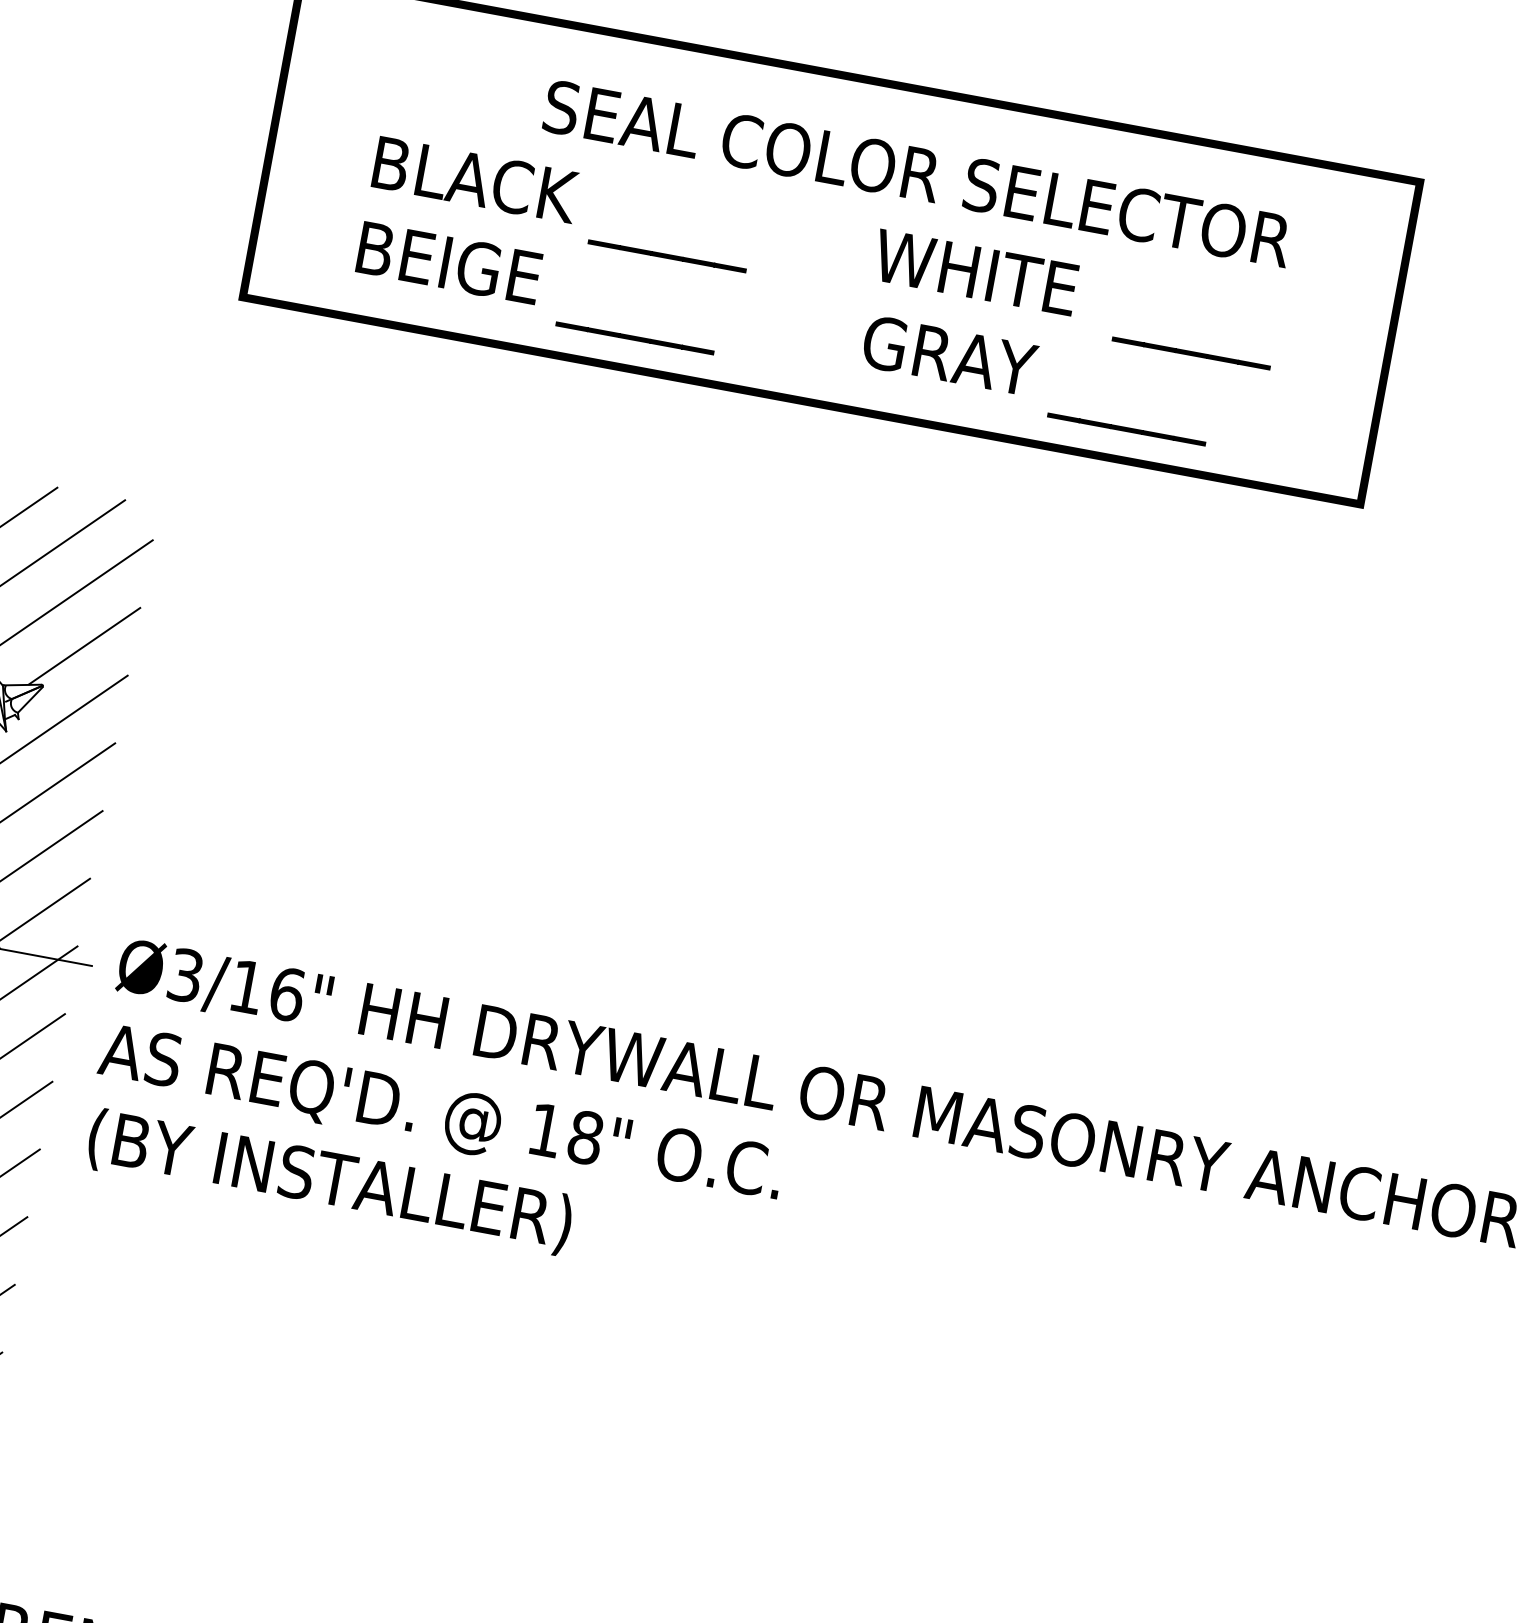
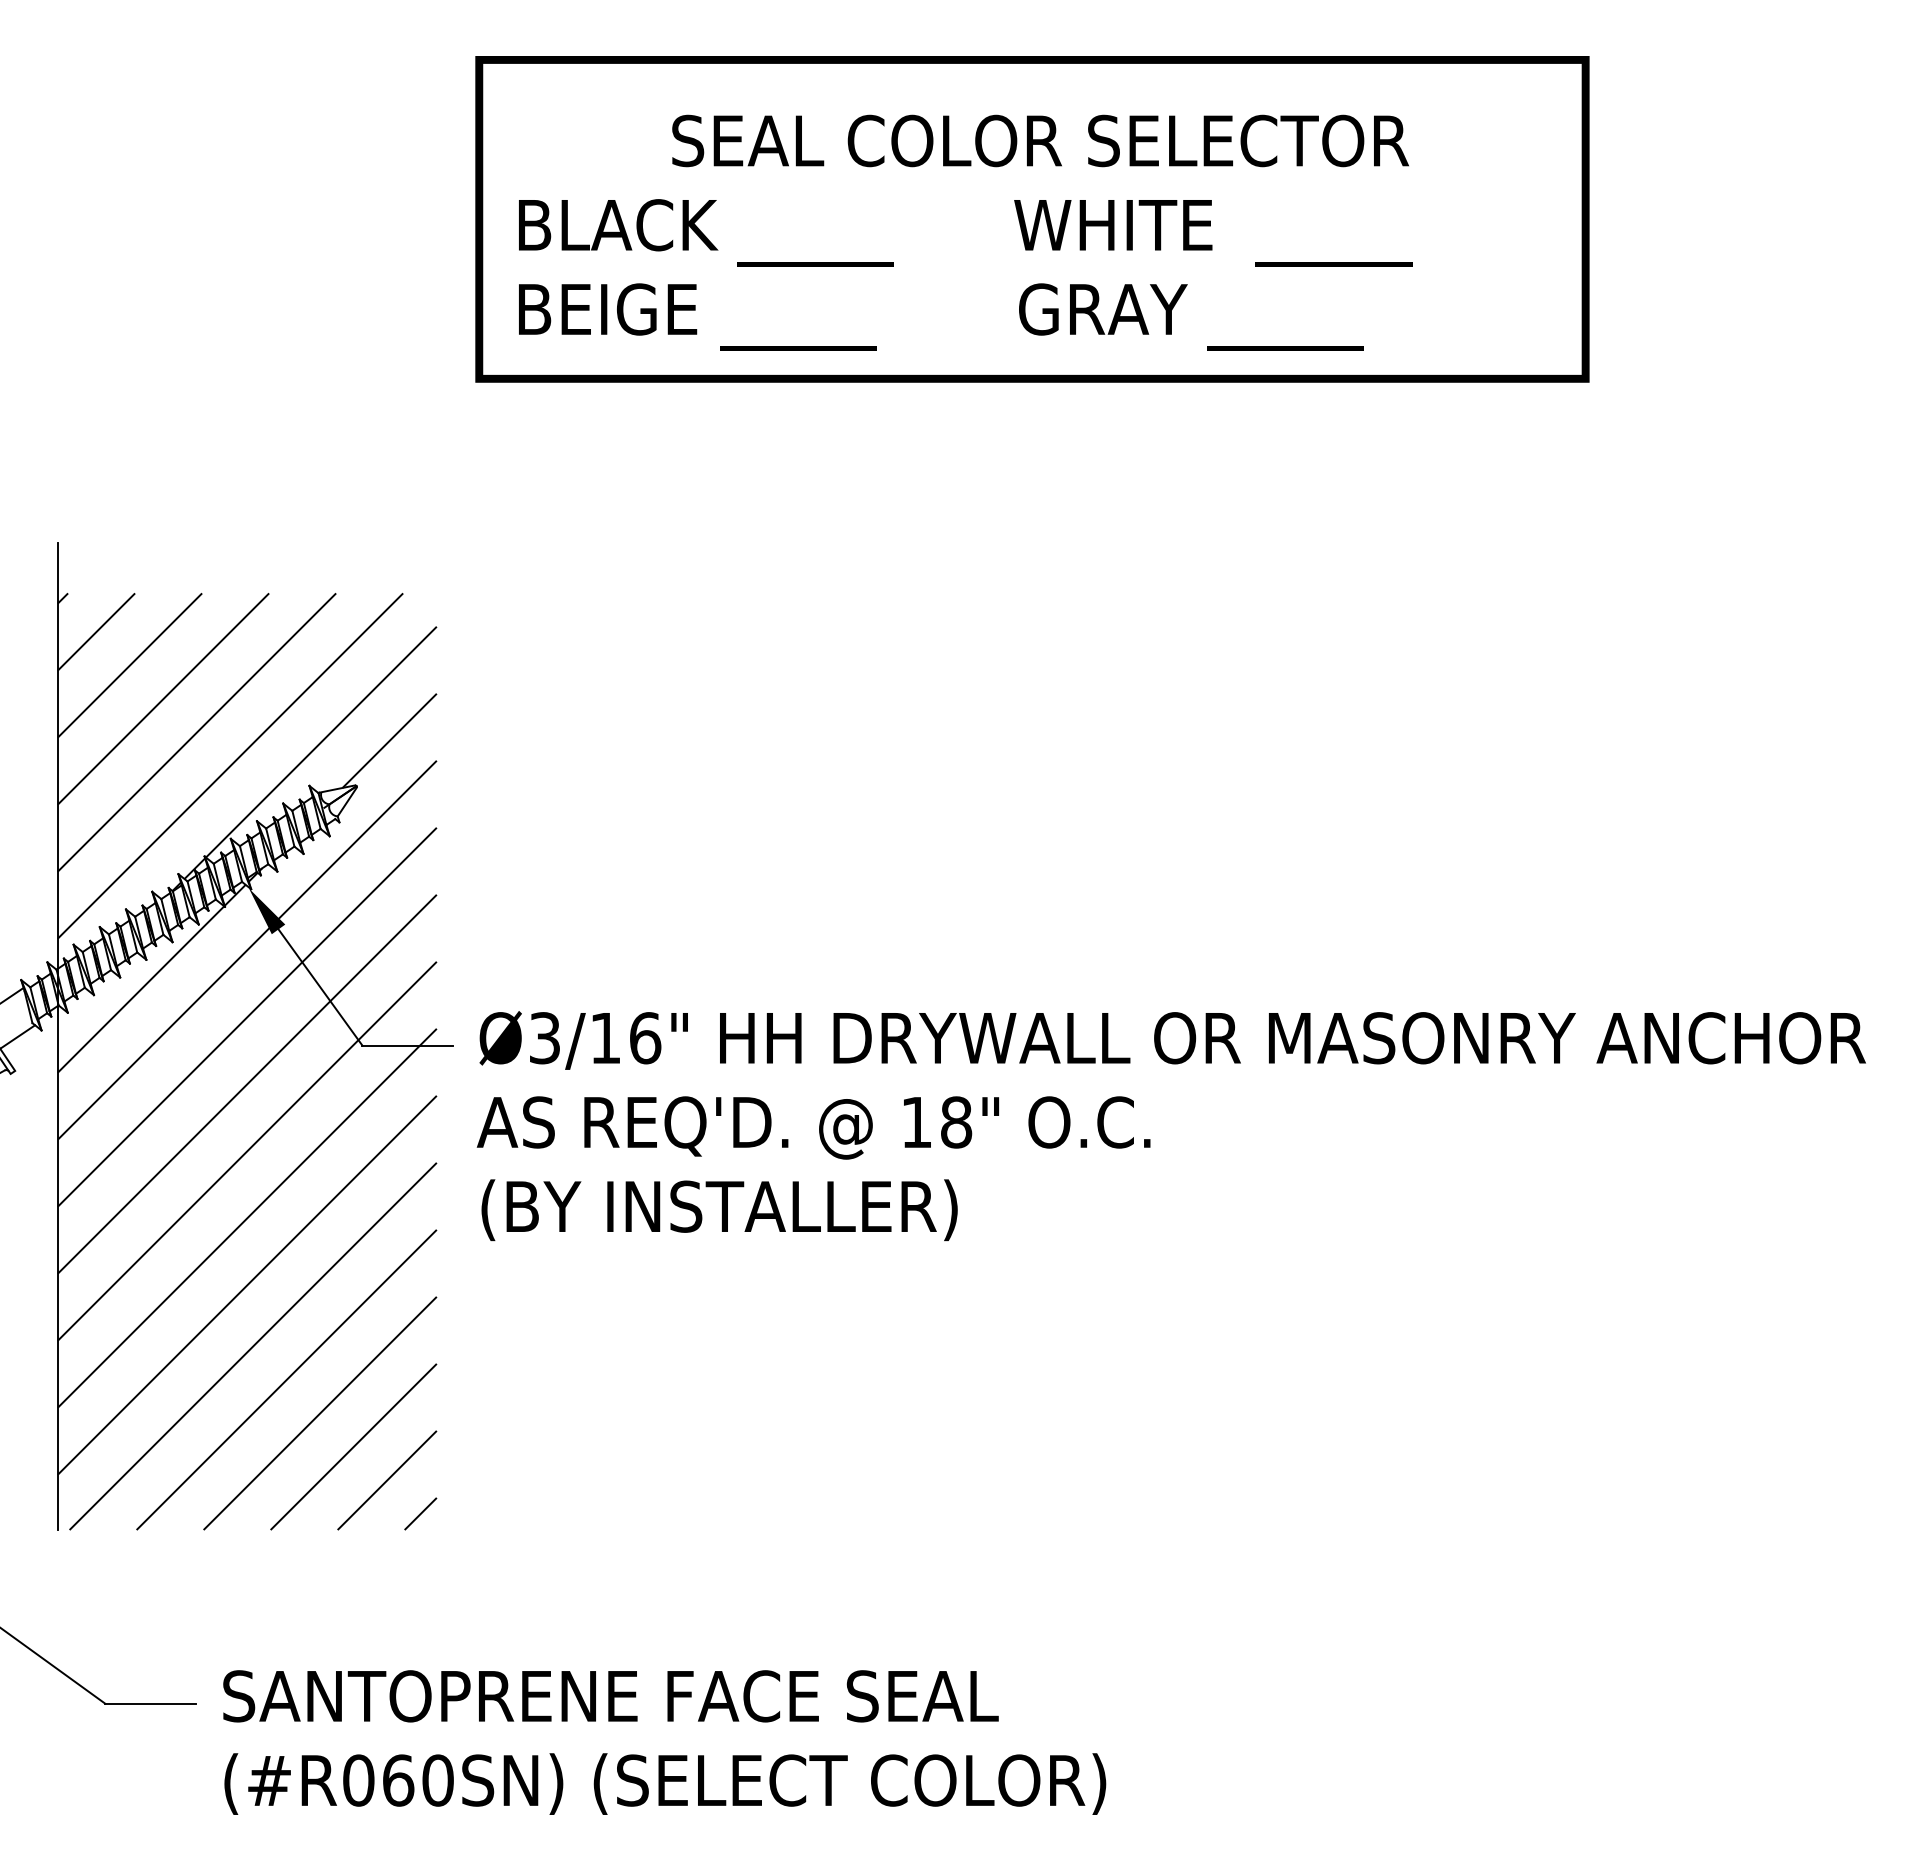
text: (825, 252) -> (965, 232), moved

